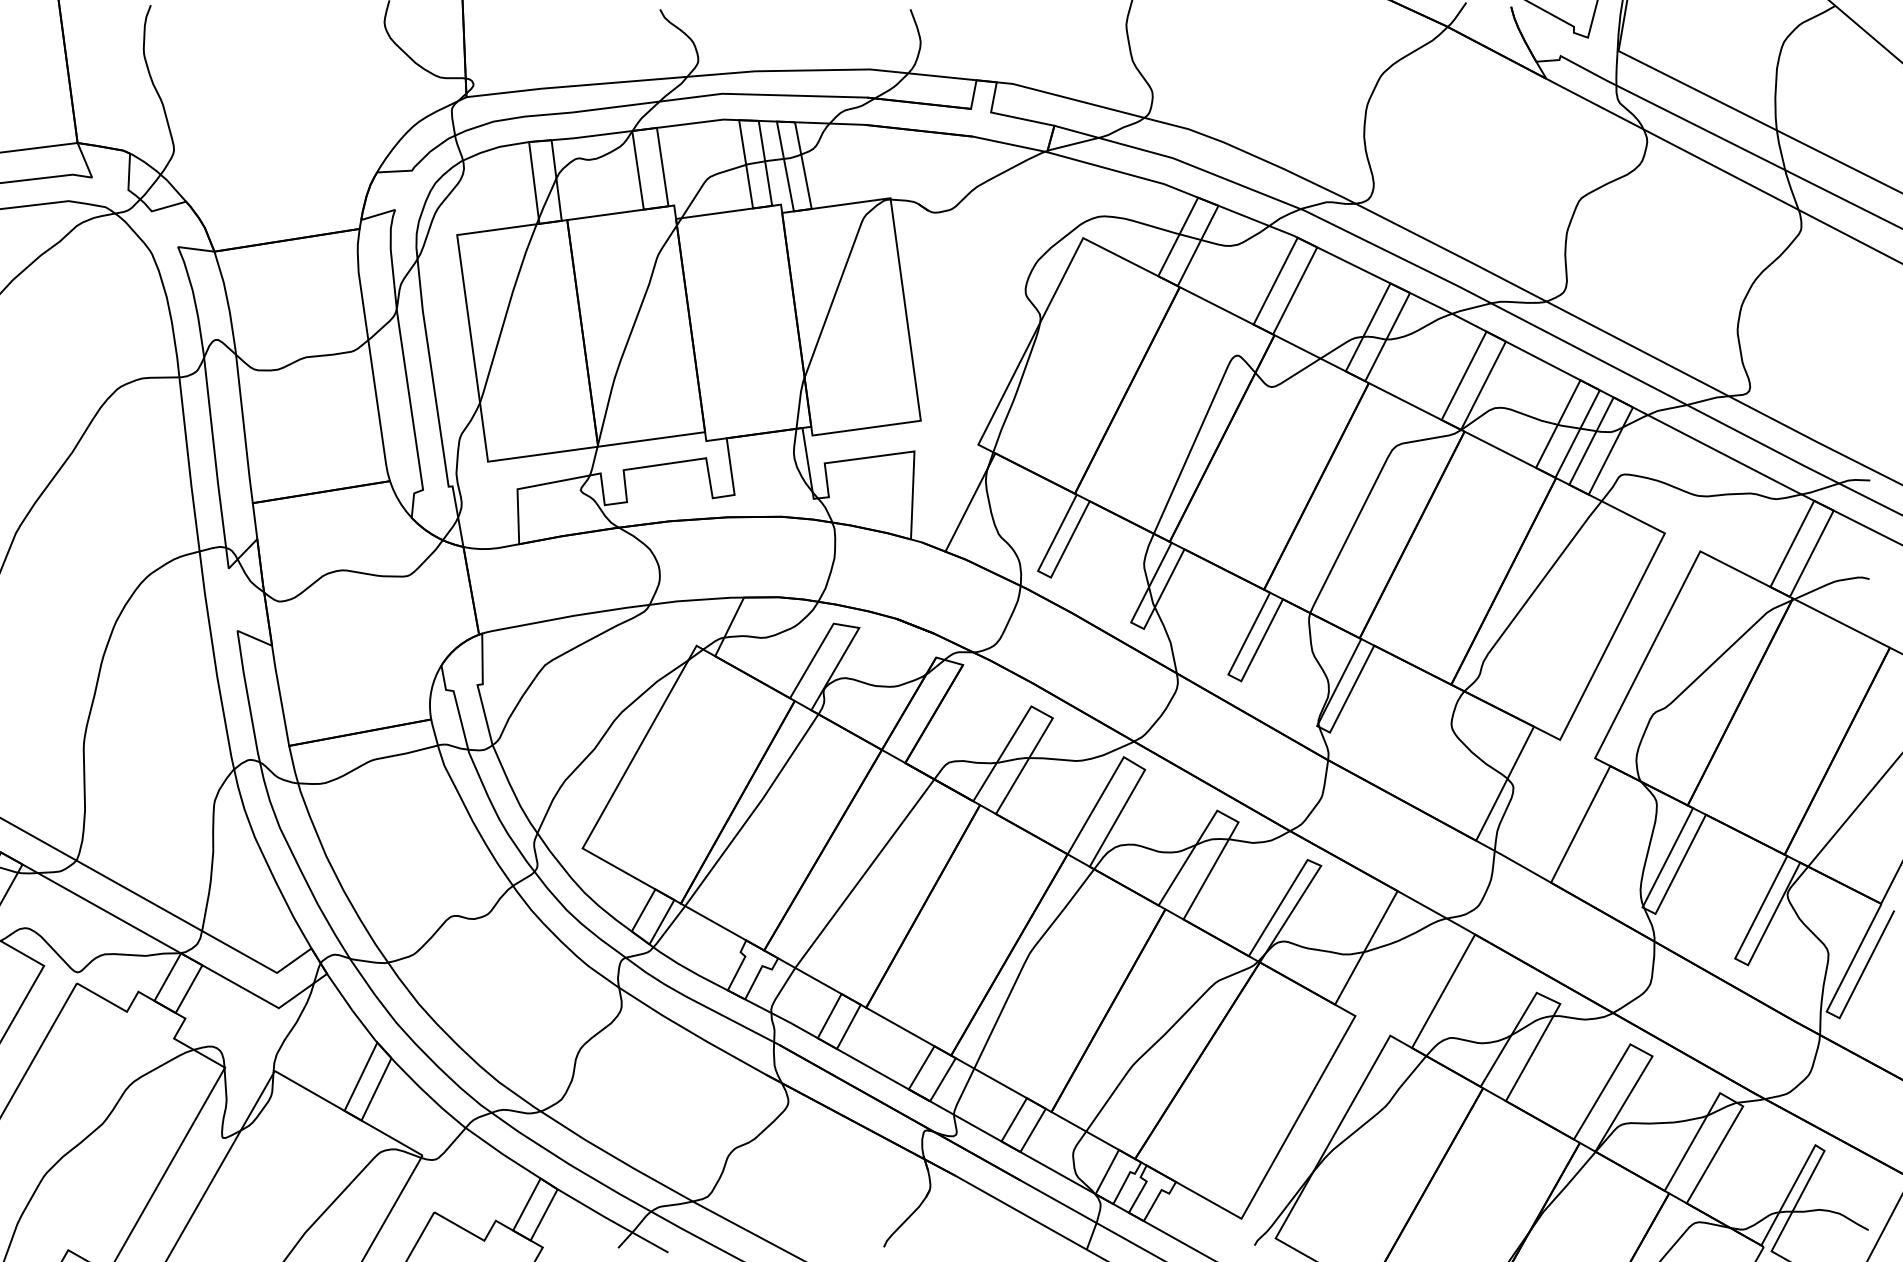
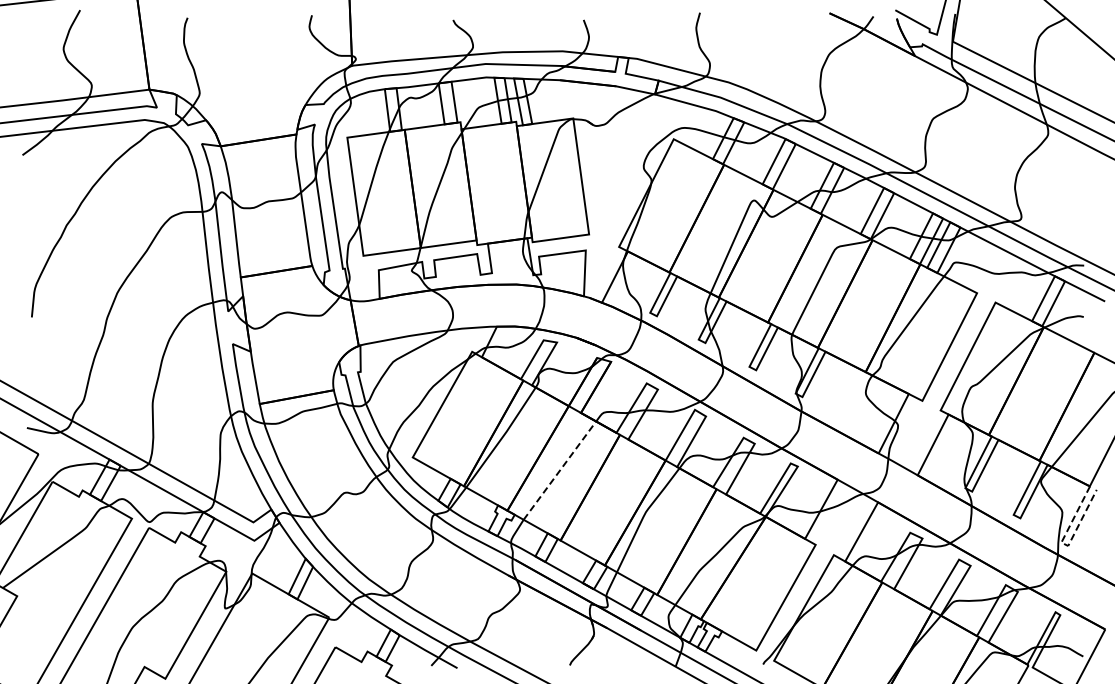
line: (865, 873) -> (560, 470), solid -> dashed
line: (1832, 1015) -> (1064, 544), solid -> dashed

